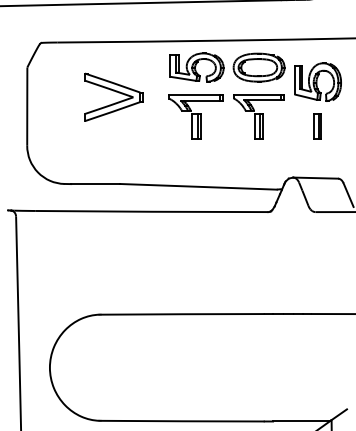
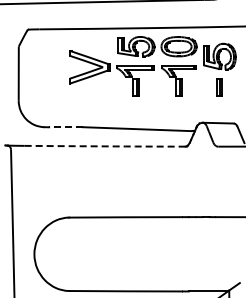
part: (113, 97) -> (89, 67), moved
line: (94, 184) -> (65, 127), solid -> dashed
arc: (152, 211) -> (105, 146), solid -> dashed

